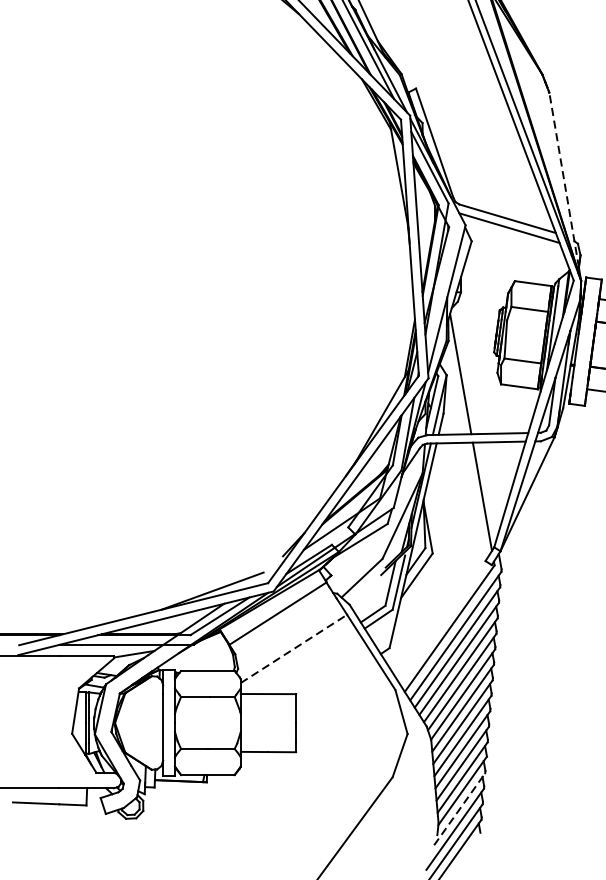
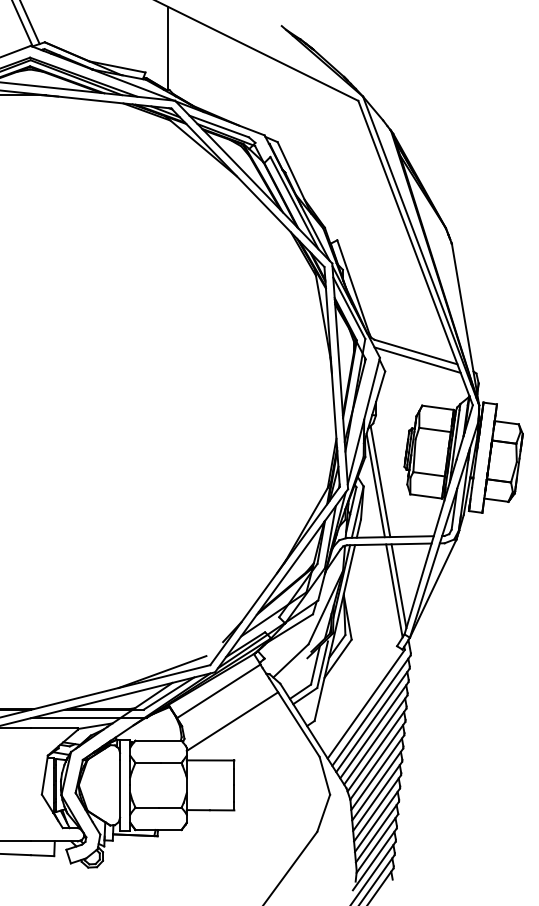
line: (564, 179) -> (464, 318), dashed -> solid
line: (466, 369) -> (380, 481), added
line: (487, 491) -> (398, 586), added
line: (293, 648) -> (232, 721), dashed -> solid
line: (459, 809) -> (374, 859), dashed -> solid

